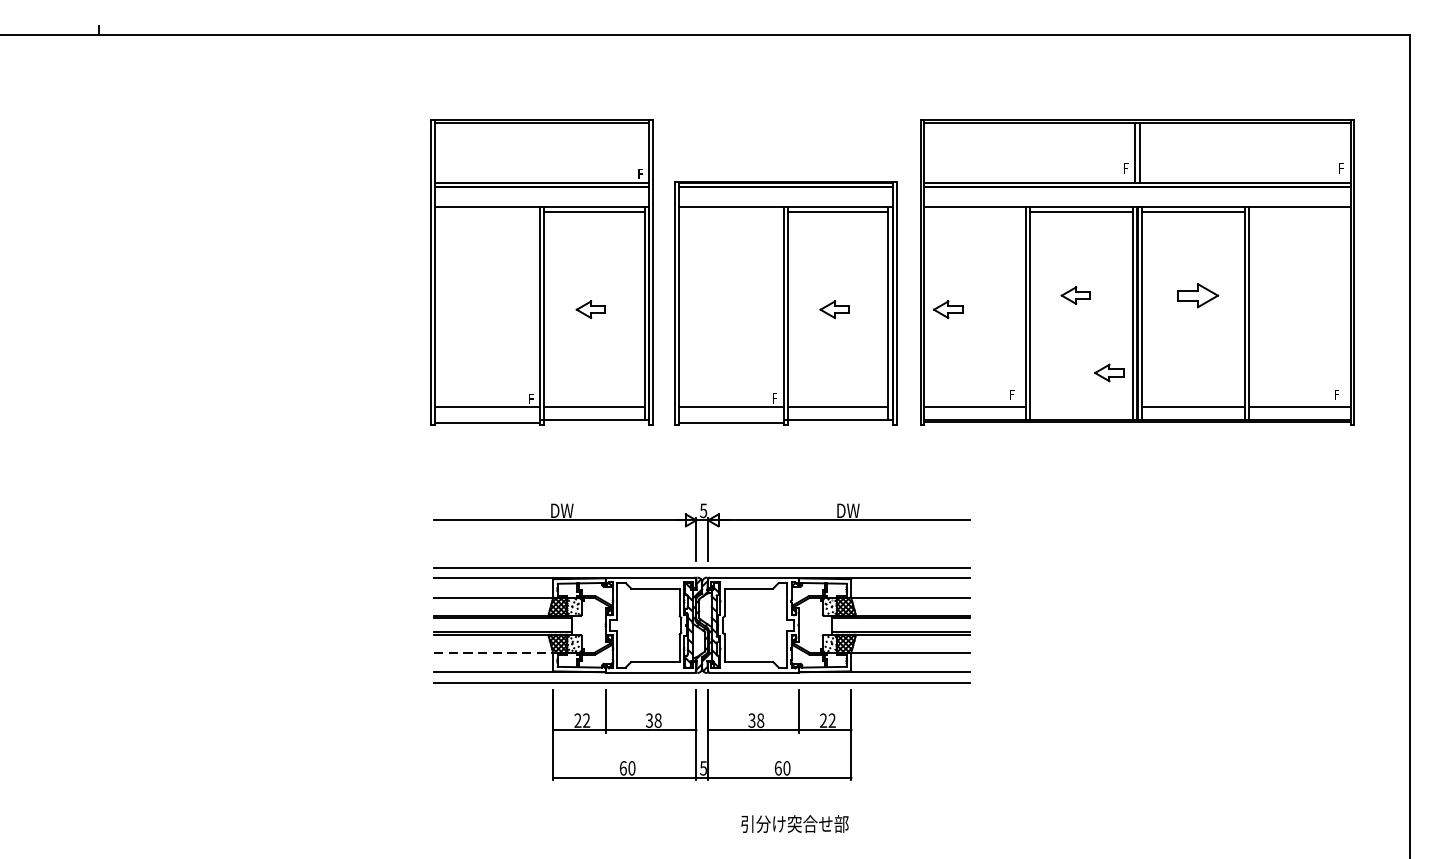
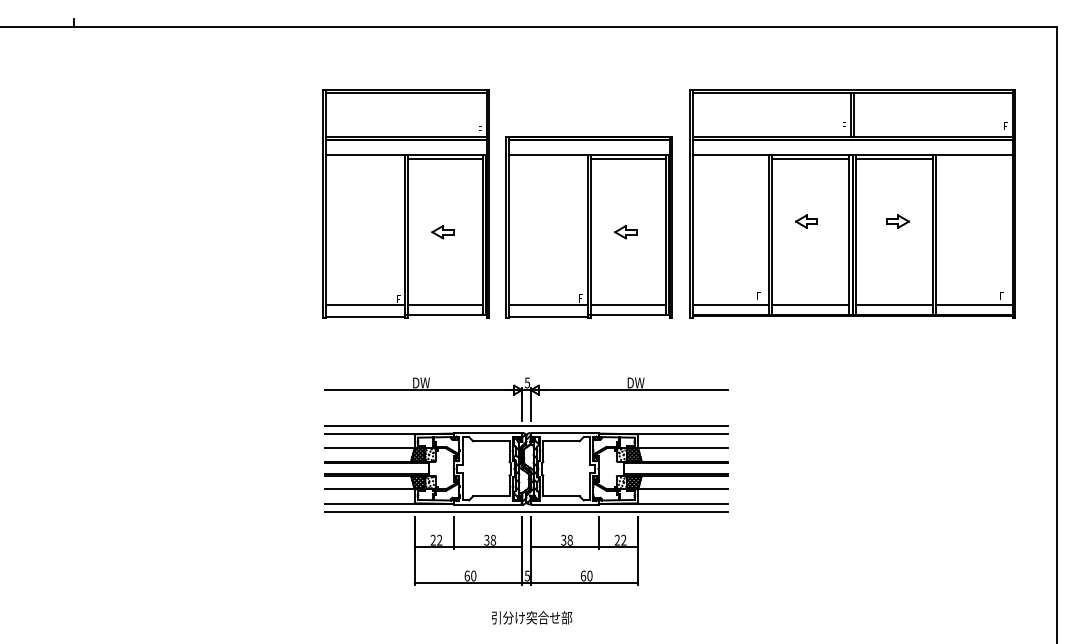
part: (1198, 295) -> (898, 221), size x0.71
part: (947, 310) -> (710, 232), removed
part: (1107, 372) -> (830, 279), removed
line: (1081, 407) -> (810, 305), added
line: (492, 652) -> (369, 489), dashed -> solid
text: (794, 823) -> (531, 617), moved

